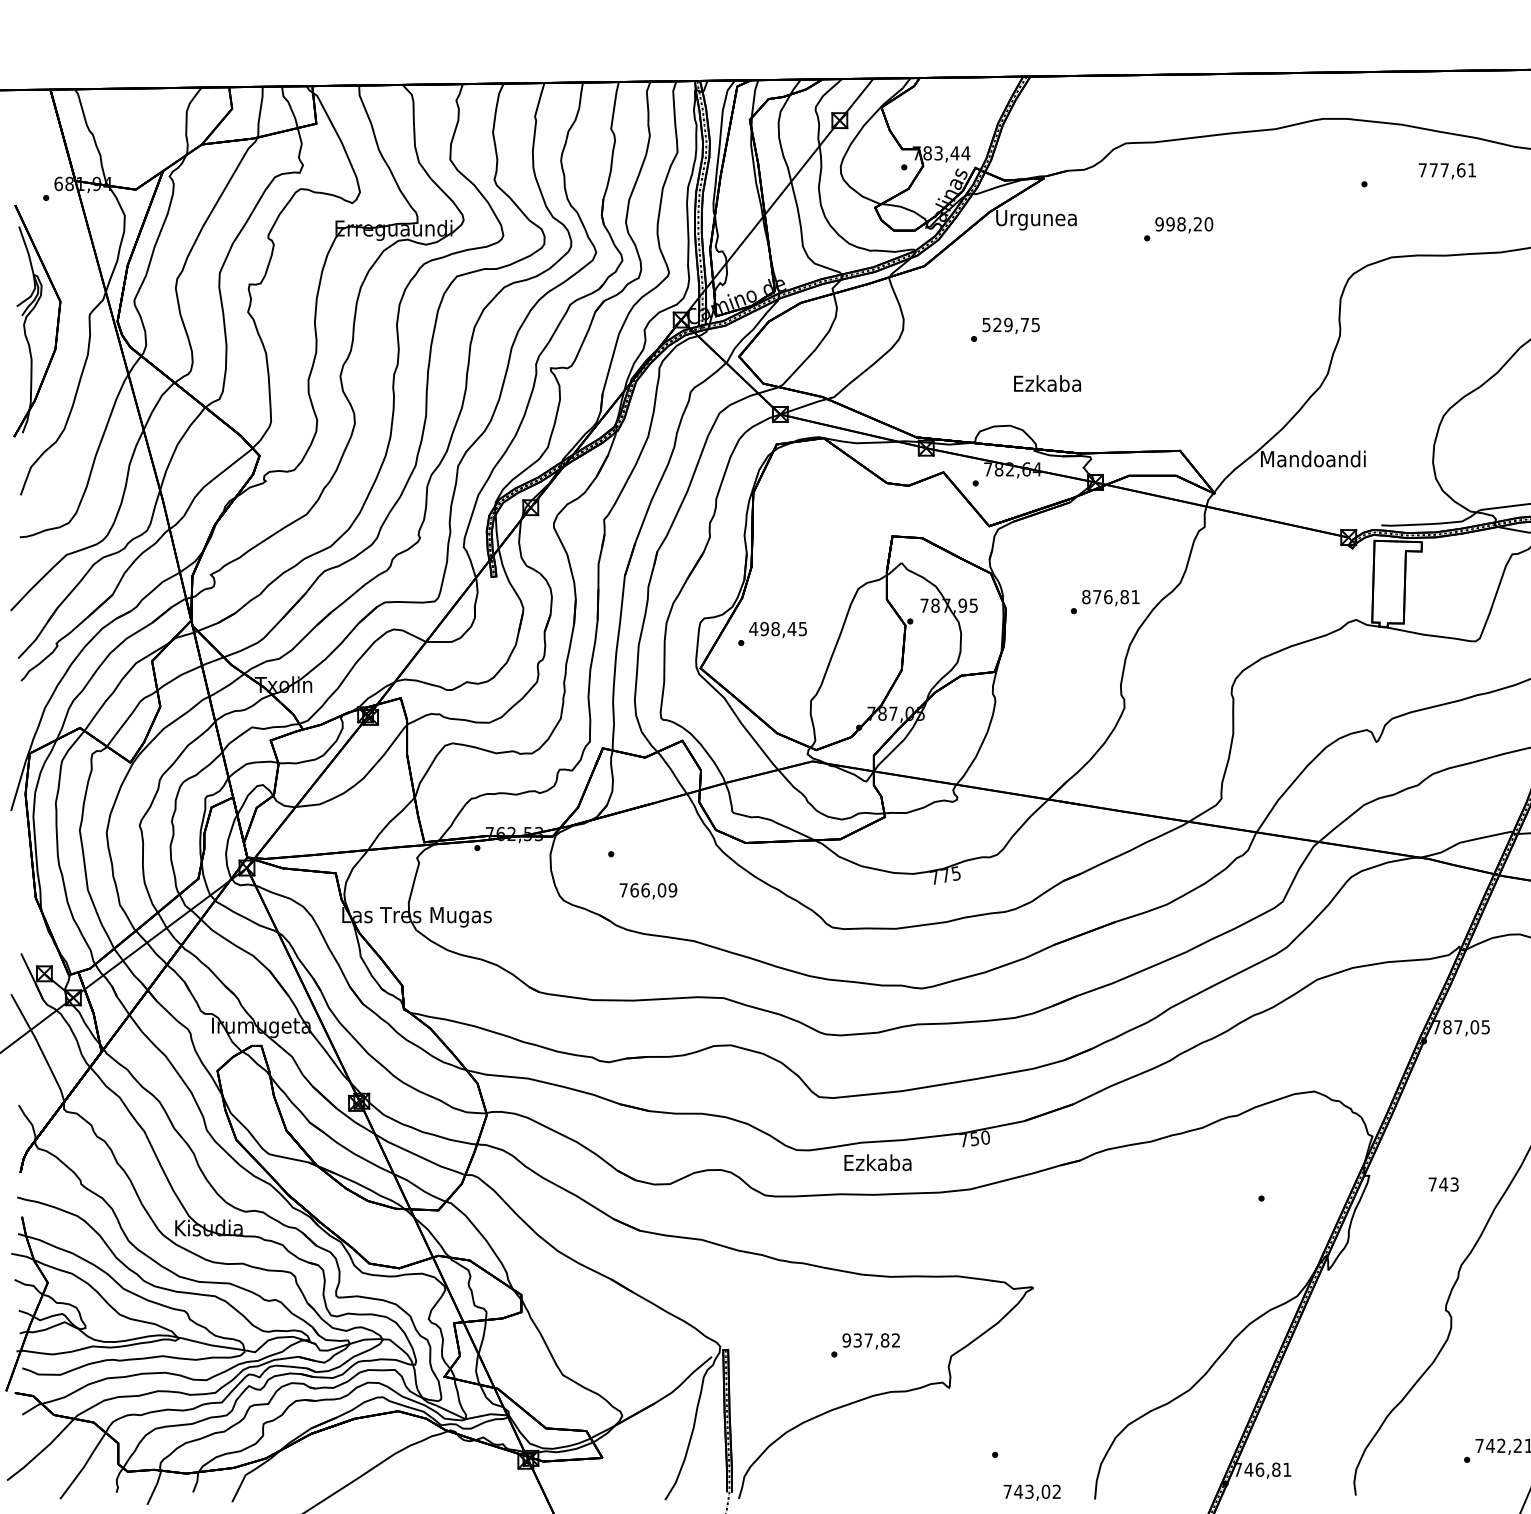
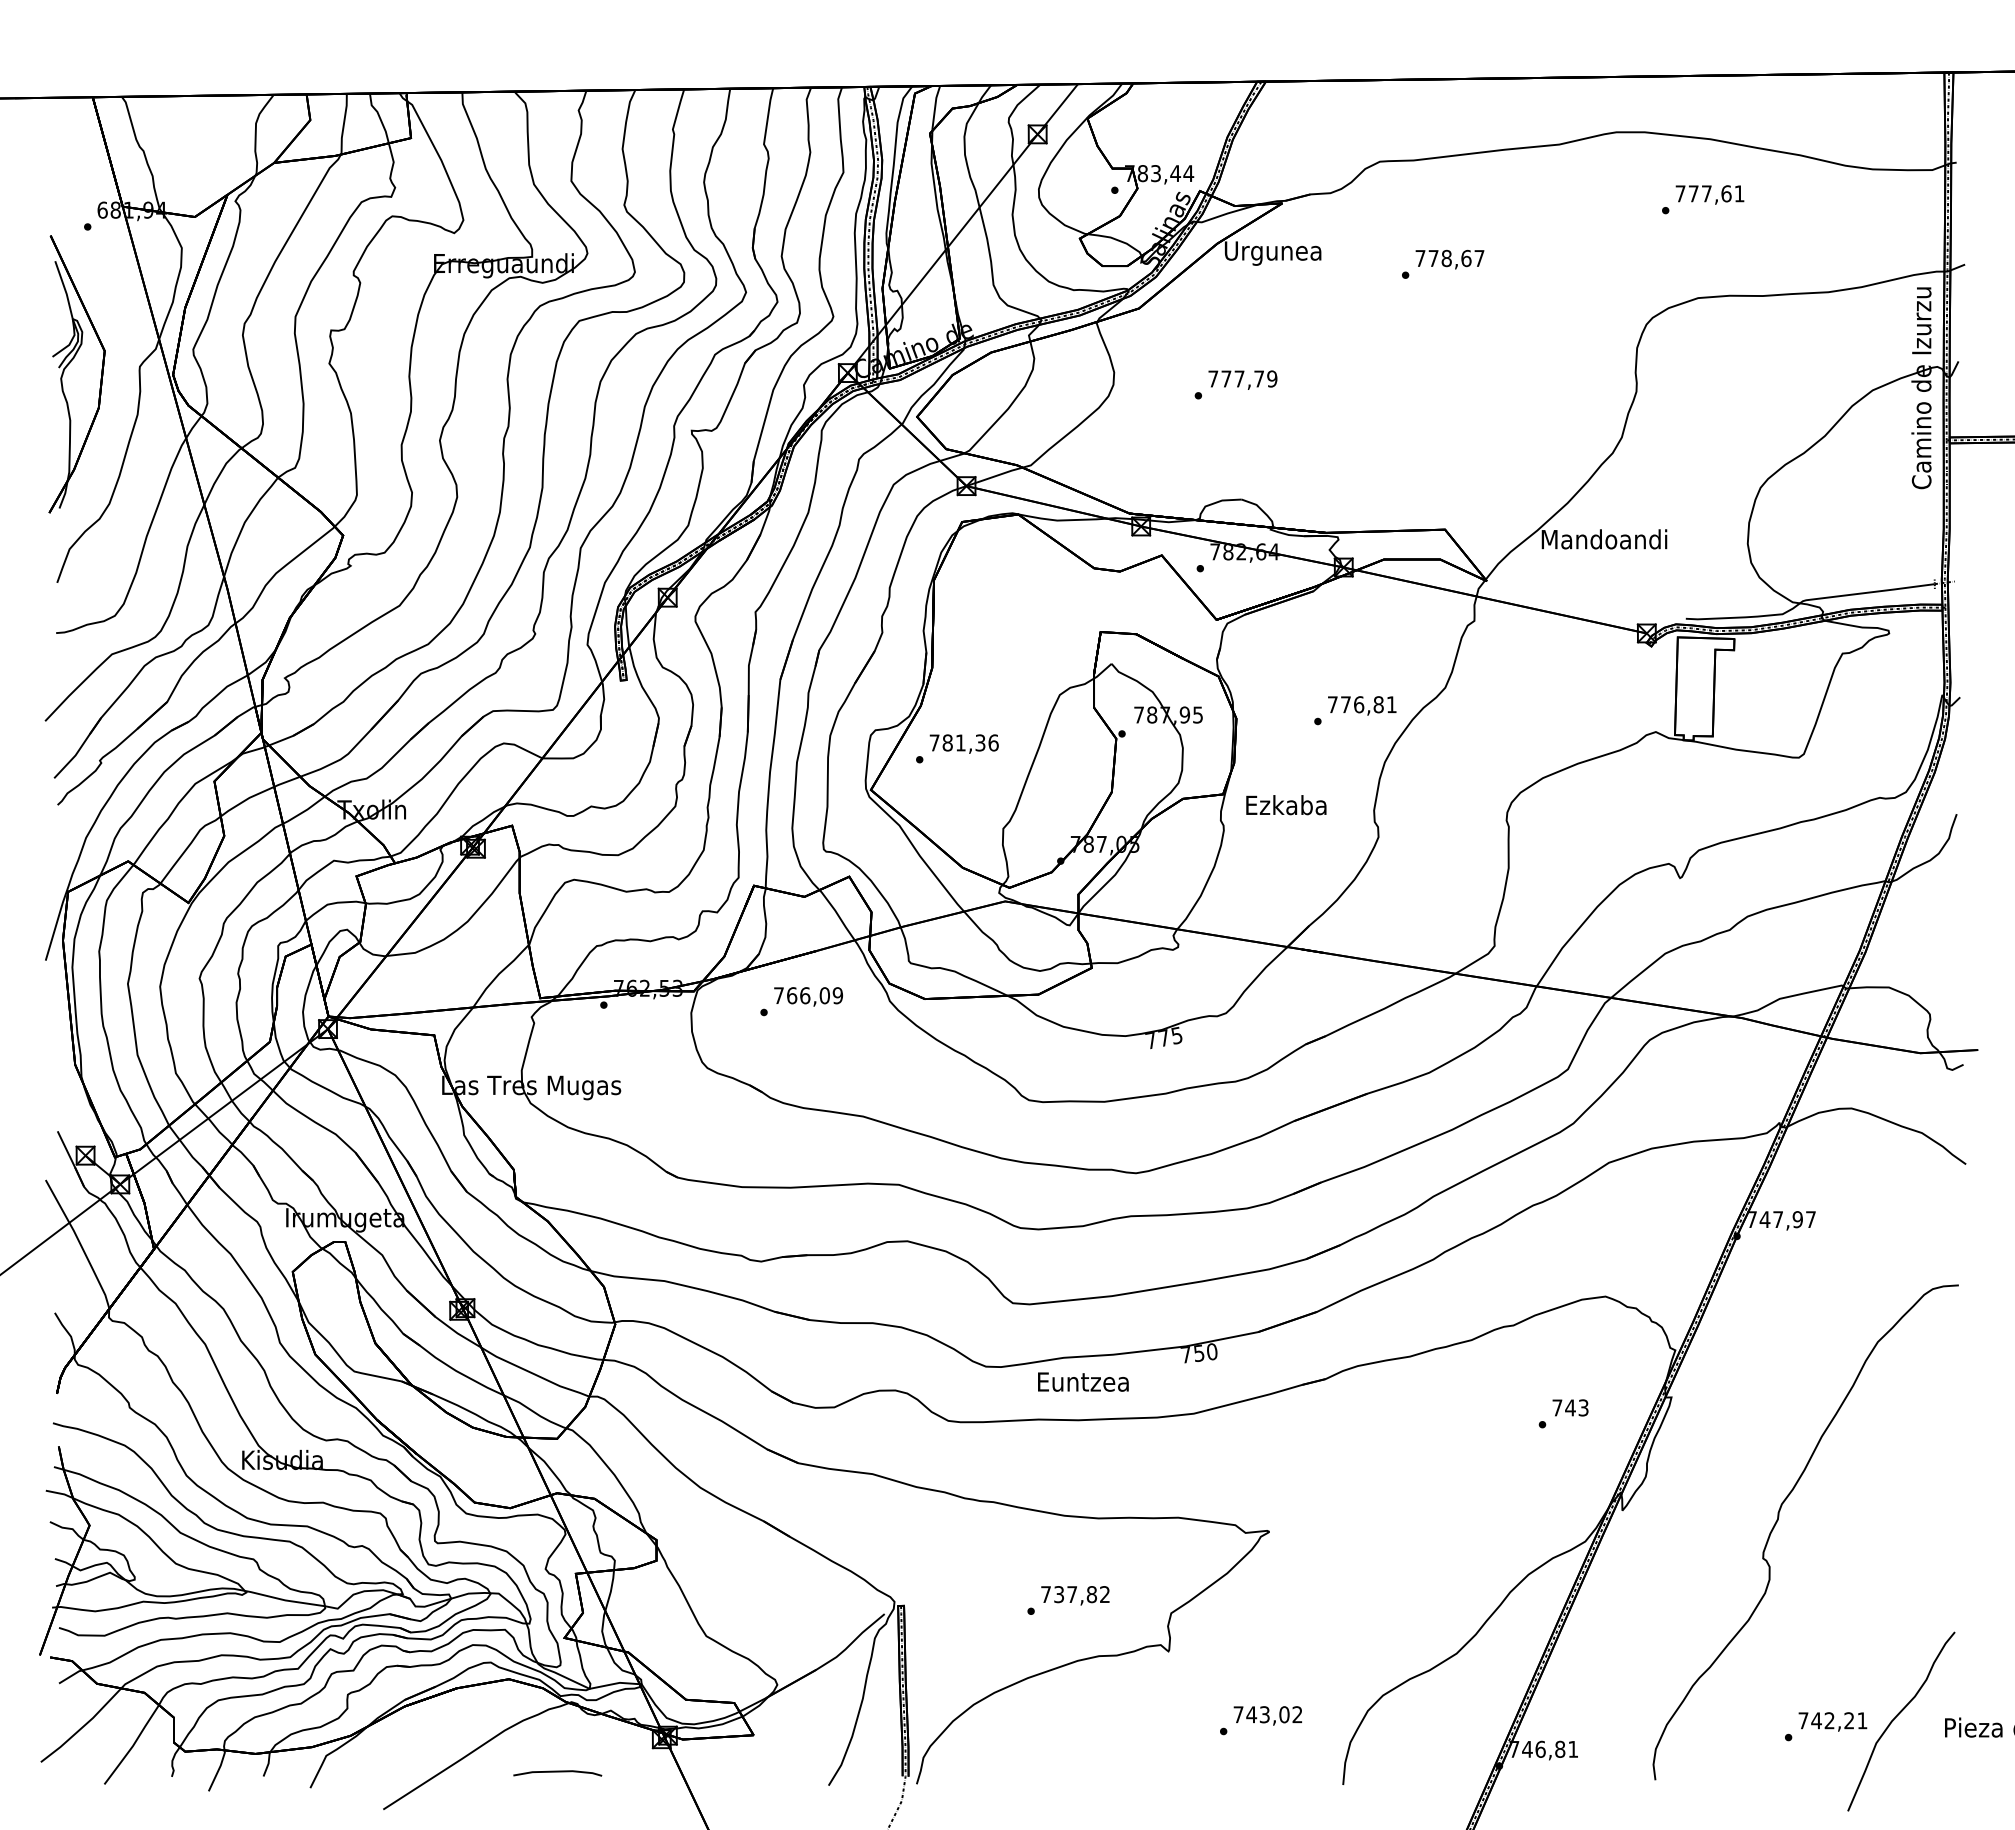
text: (1446, 170) -> (1709, 194), moved
text: (1183, 224) -> (1449, 258), 998,20 -> 778,67
text: (1010, 324) -> (1242, 378), 529,75 -> 777,79
text: (1047, 383) -> (1286, 805), moved
text: (1086, 596) -> (1332, 704), 876,81 -> 776,81
text: (777, 628) -> (963, 742), 498,45 -> 781,36
text: (648, 890) -> (808, 996), moved
text: (1466, 1027) -> (1787, 1219), 787,05 -> 747,97
text: (878, 1162) -> (1083, 1381), Ezkaba -> Euntzea
text: (1443, 1184) -> (1570, 1407), moved
text: (846, 1340) -> (1045, 1594), 937,82 -> 737,82
line: (438, 1489) -> (557, 1772), added
text: (1031, 1492) -> (1267, 1715), moved

